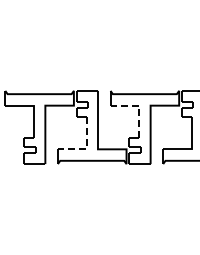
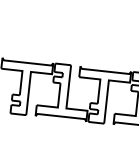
line: (139, 106) -> (100, 80), dashed -> solid
line: (86, 148) -> (57, 106), dashed -> solid

